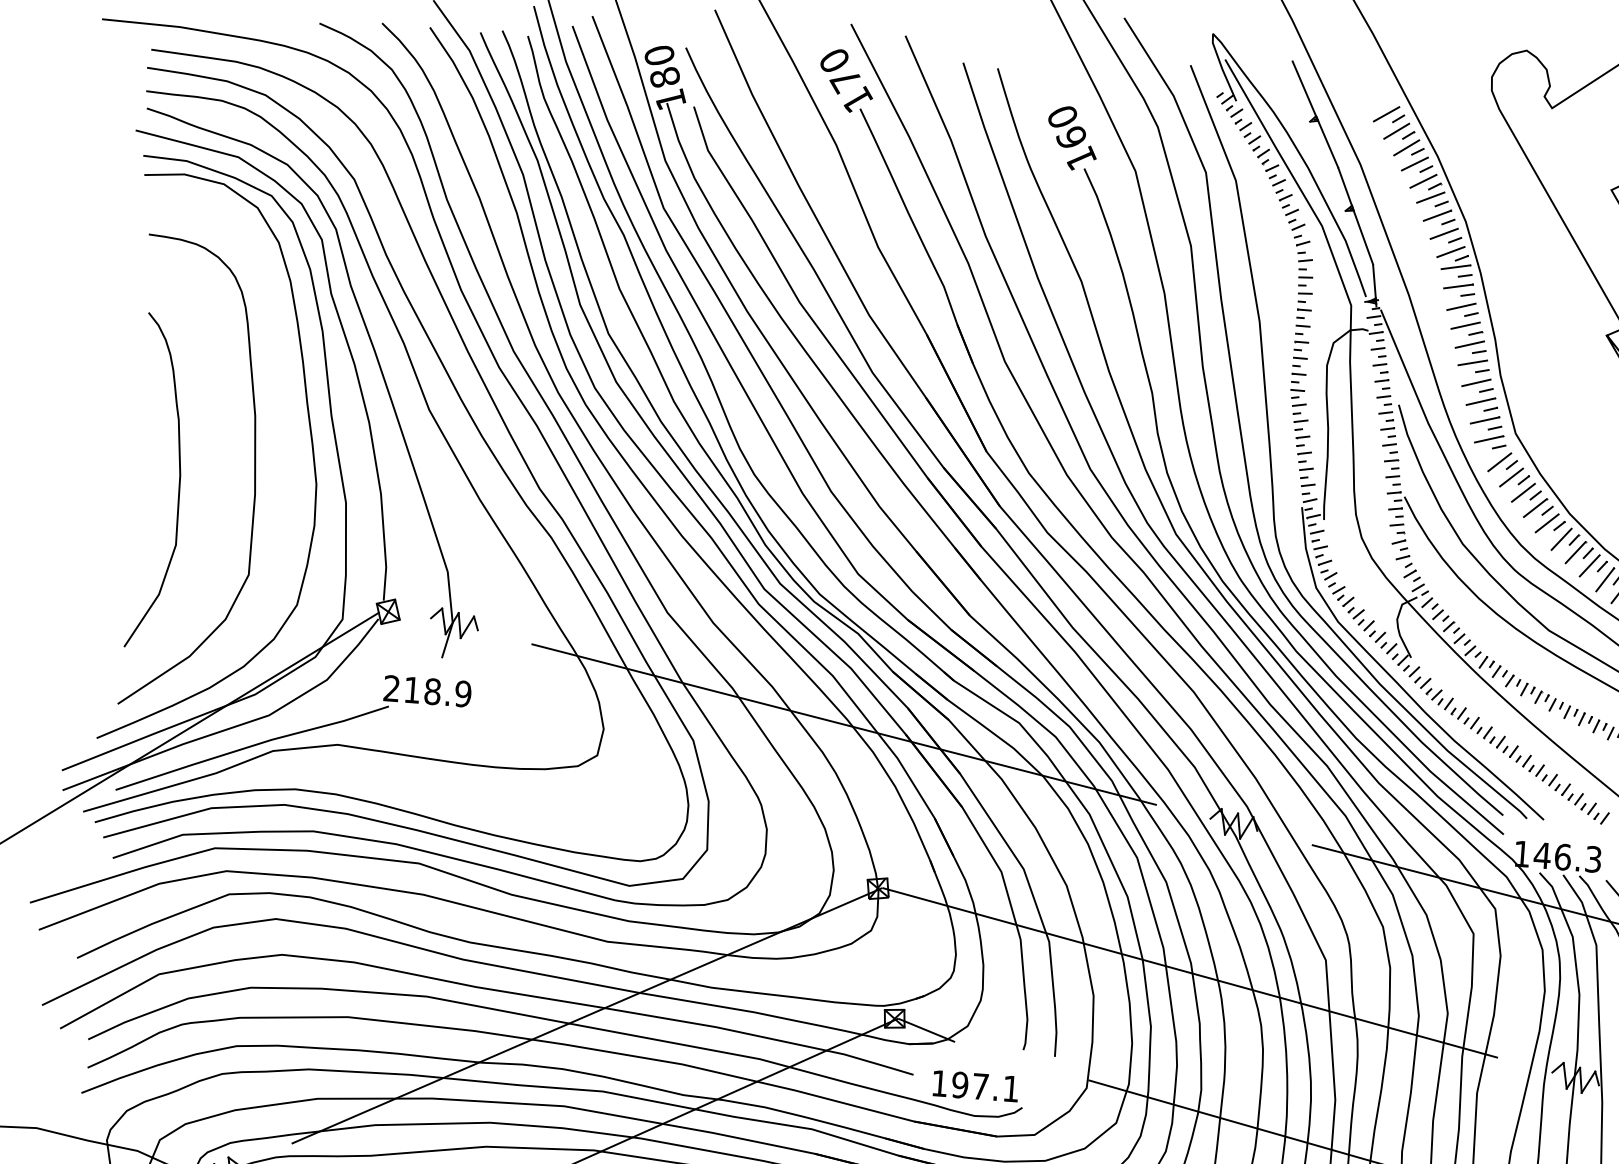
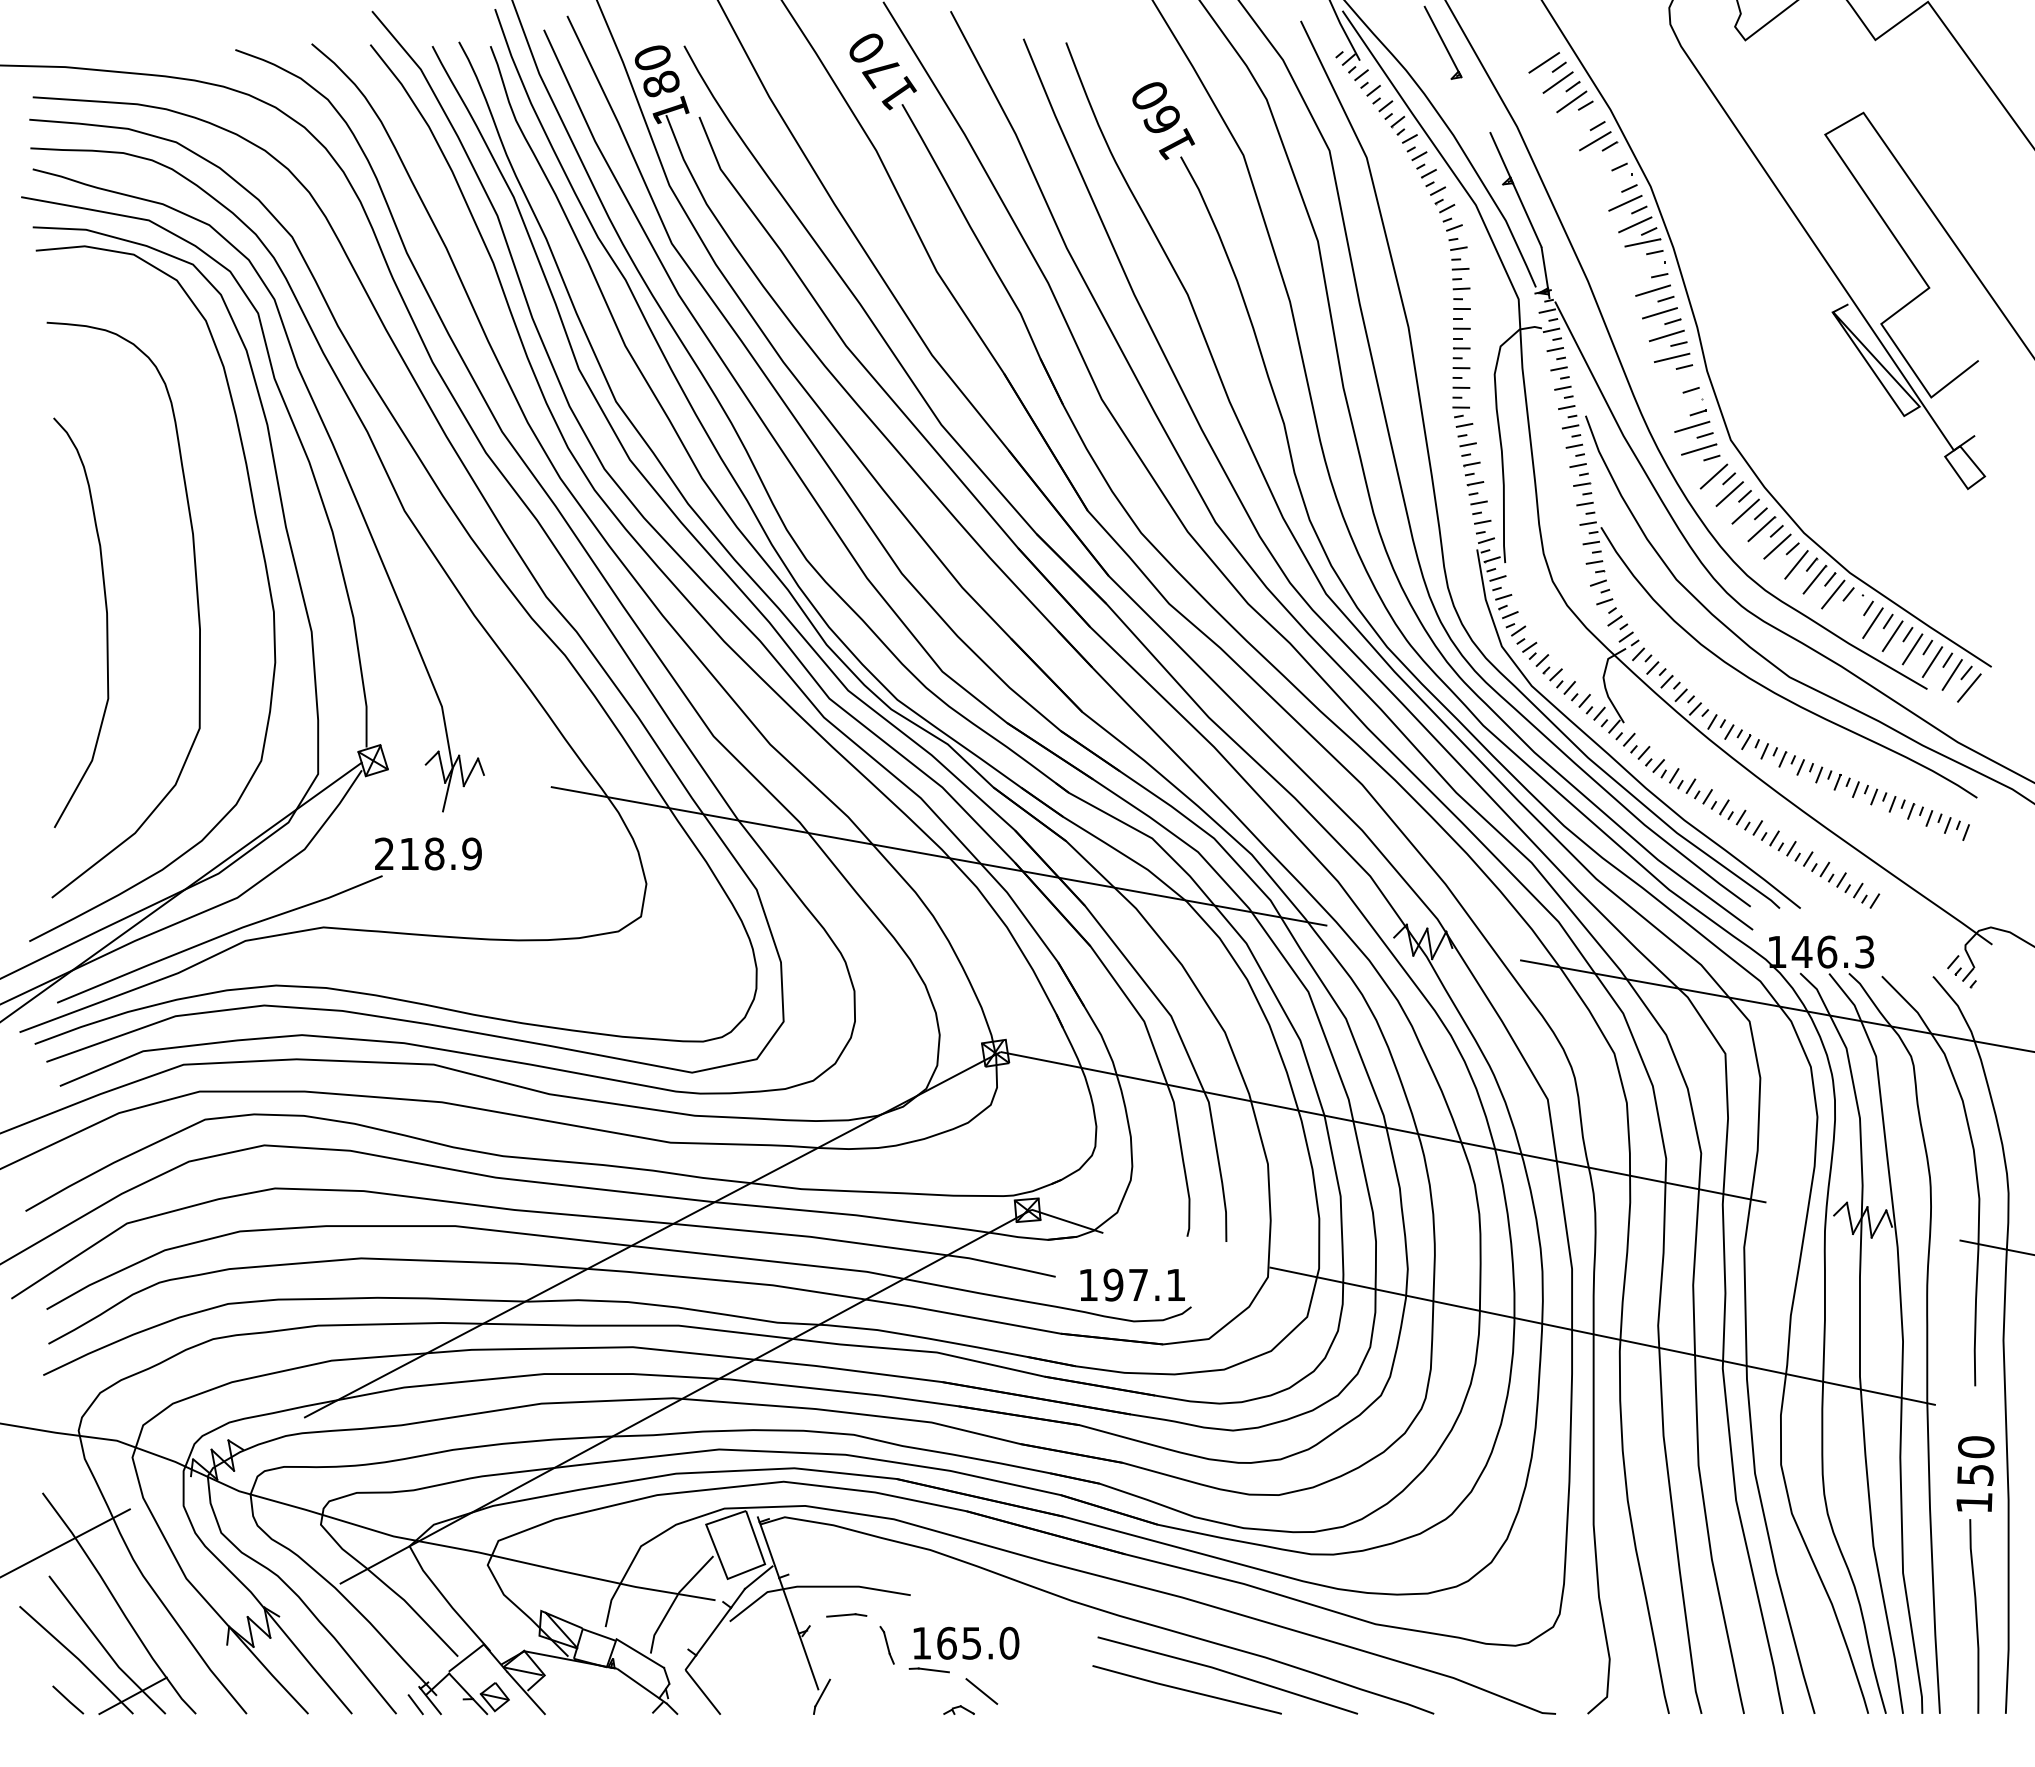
line: (1327, 144) -> (1475, 105), removed
line: (1415, 163) -> (1583, 120), removed
line: (1430, 196) -> (1605, 159), removed
line: (1437, 215) -> (1615, 181), removed
line: (1458, 285) -> (1647, 265), removed
line: (1476, 382) -> (1678, 381), removed
line: (1480, 401) -> (1685, 404), removed
line: (1605, 579) -> (1853, 609), removed

